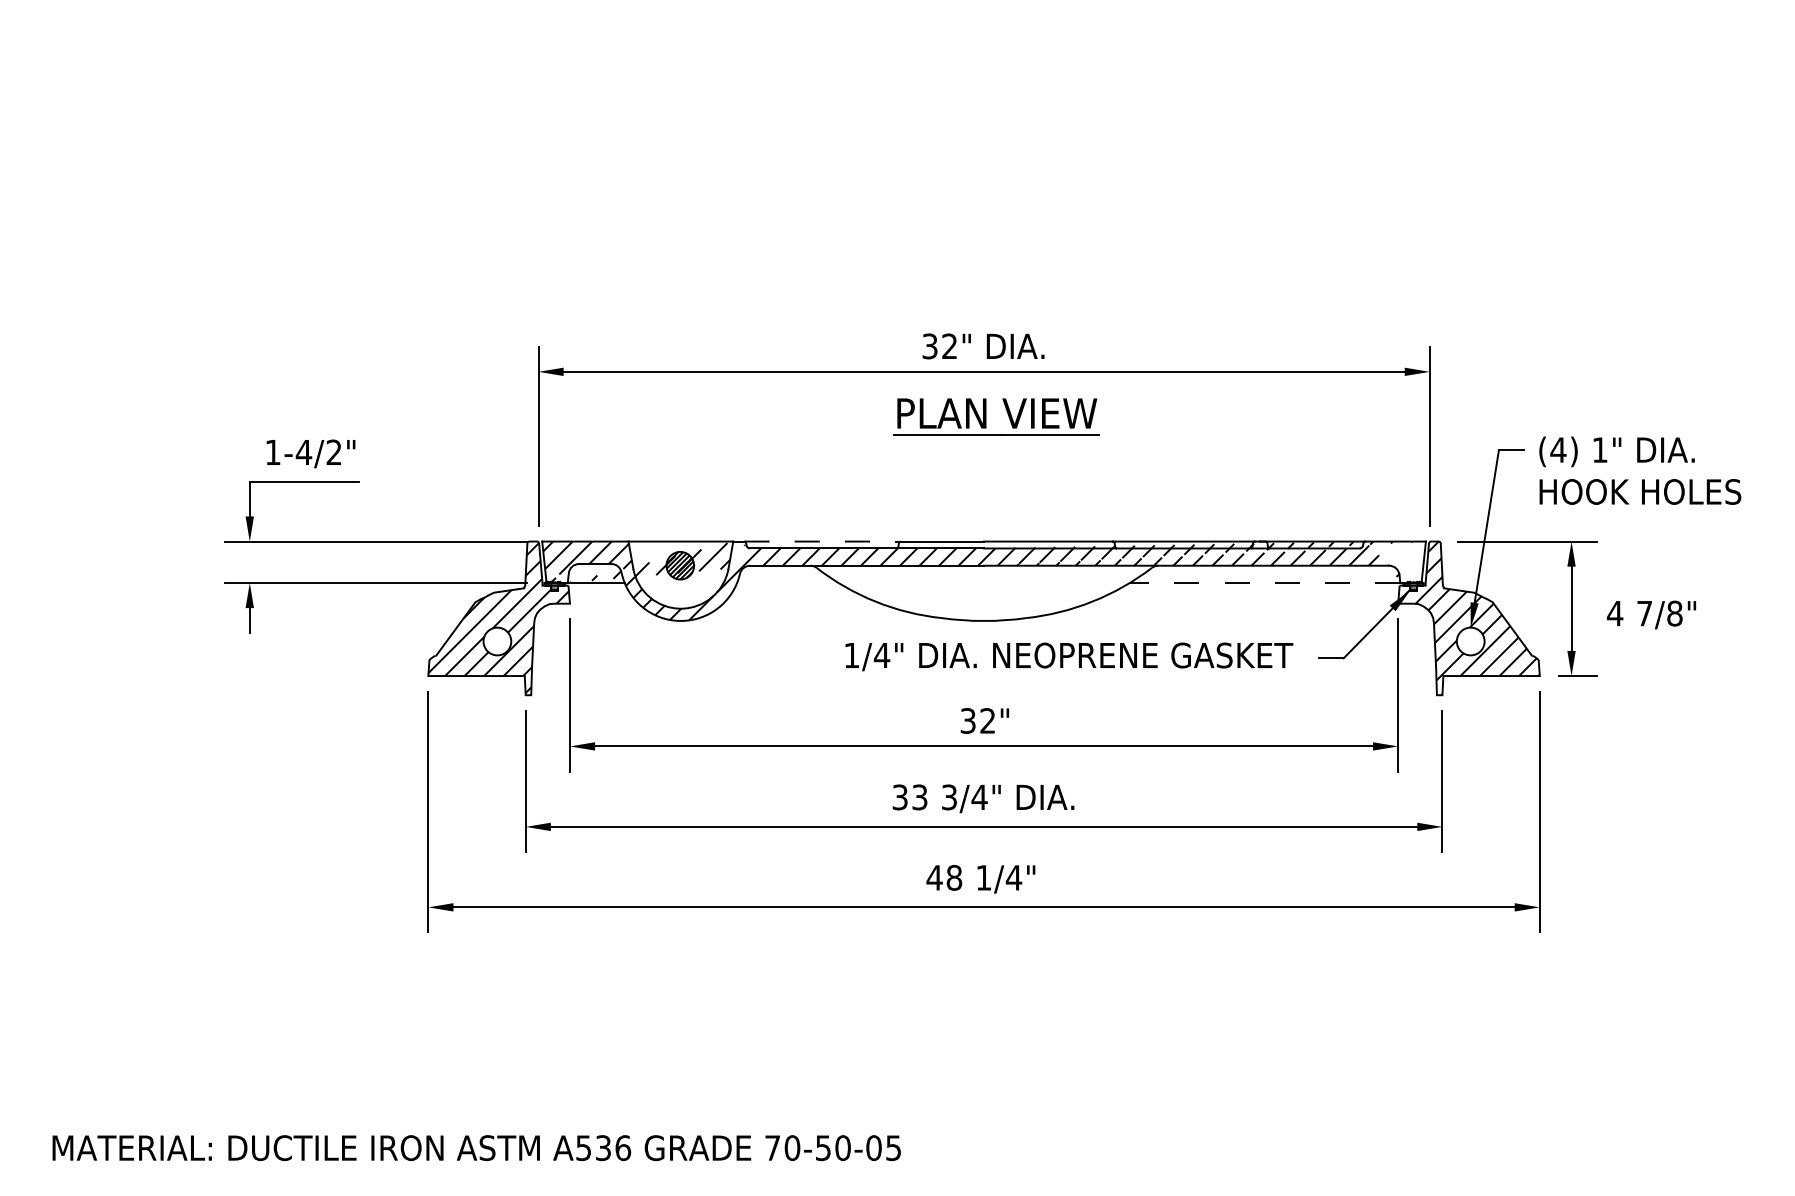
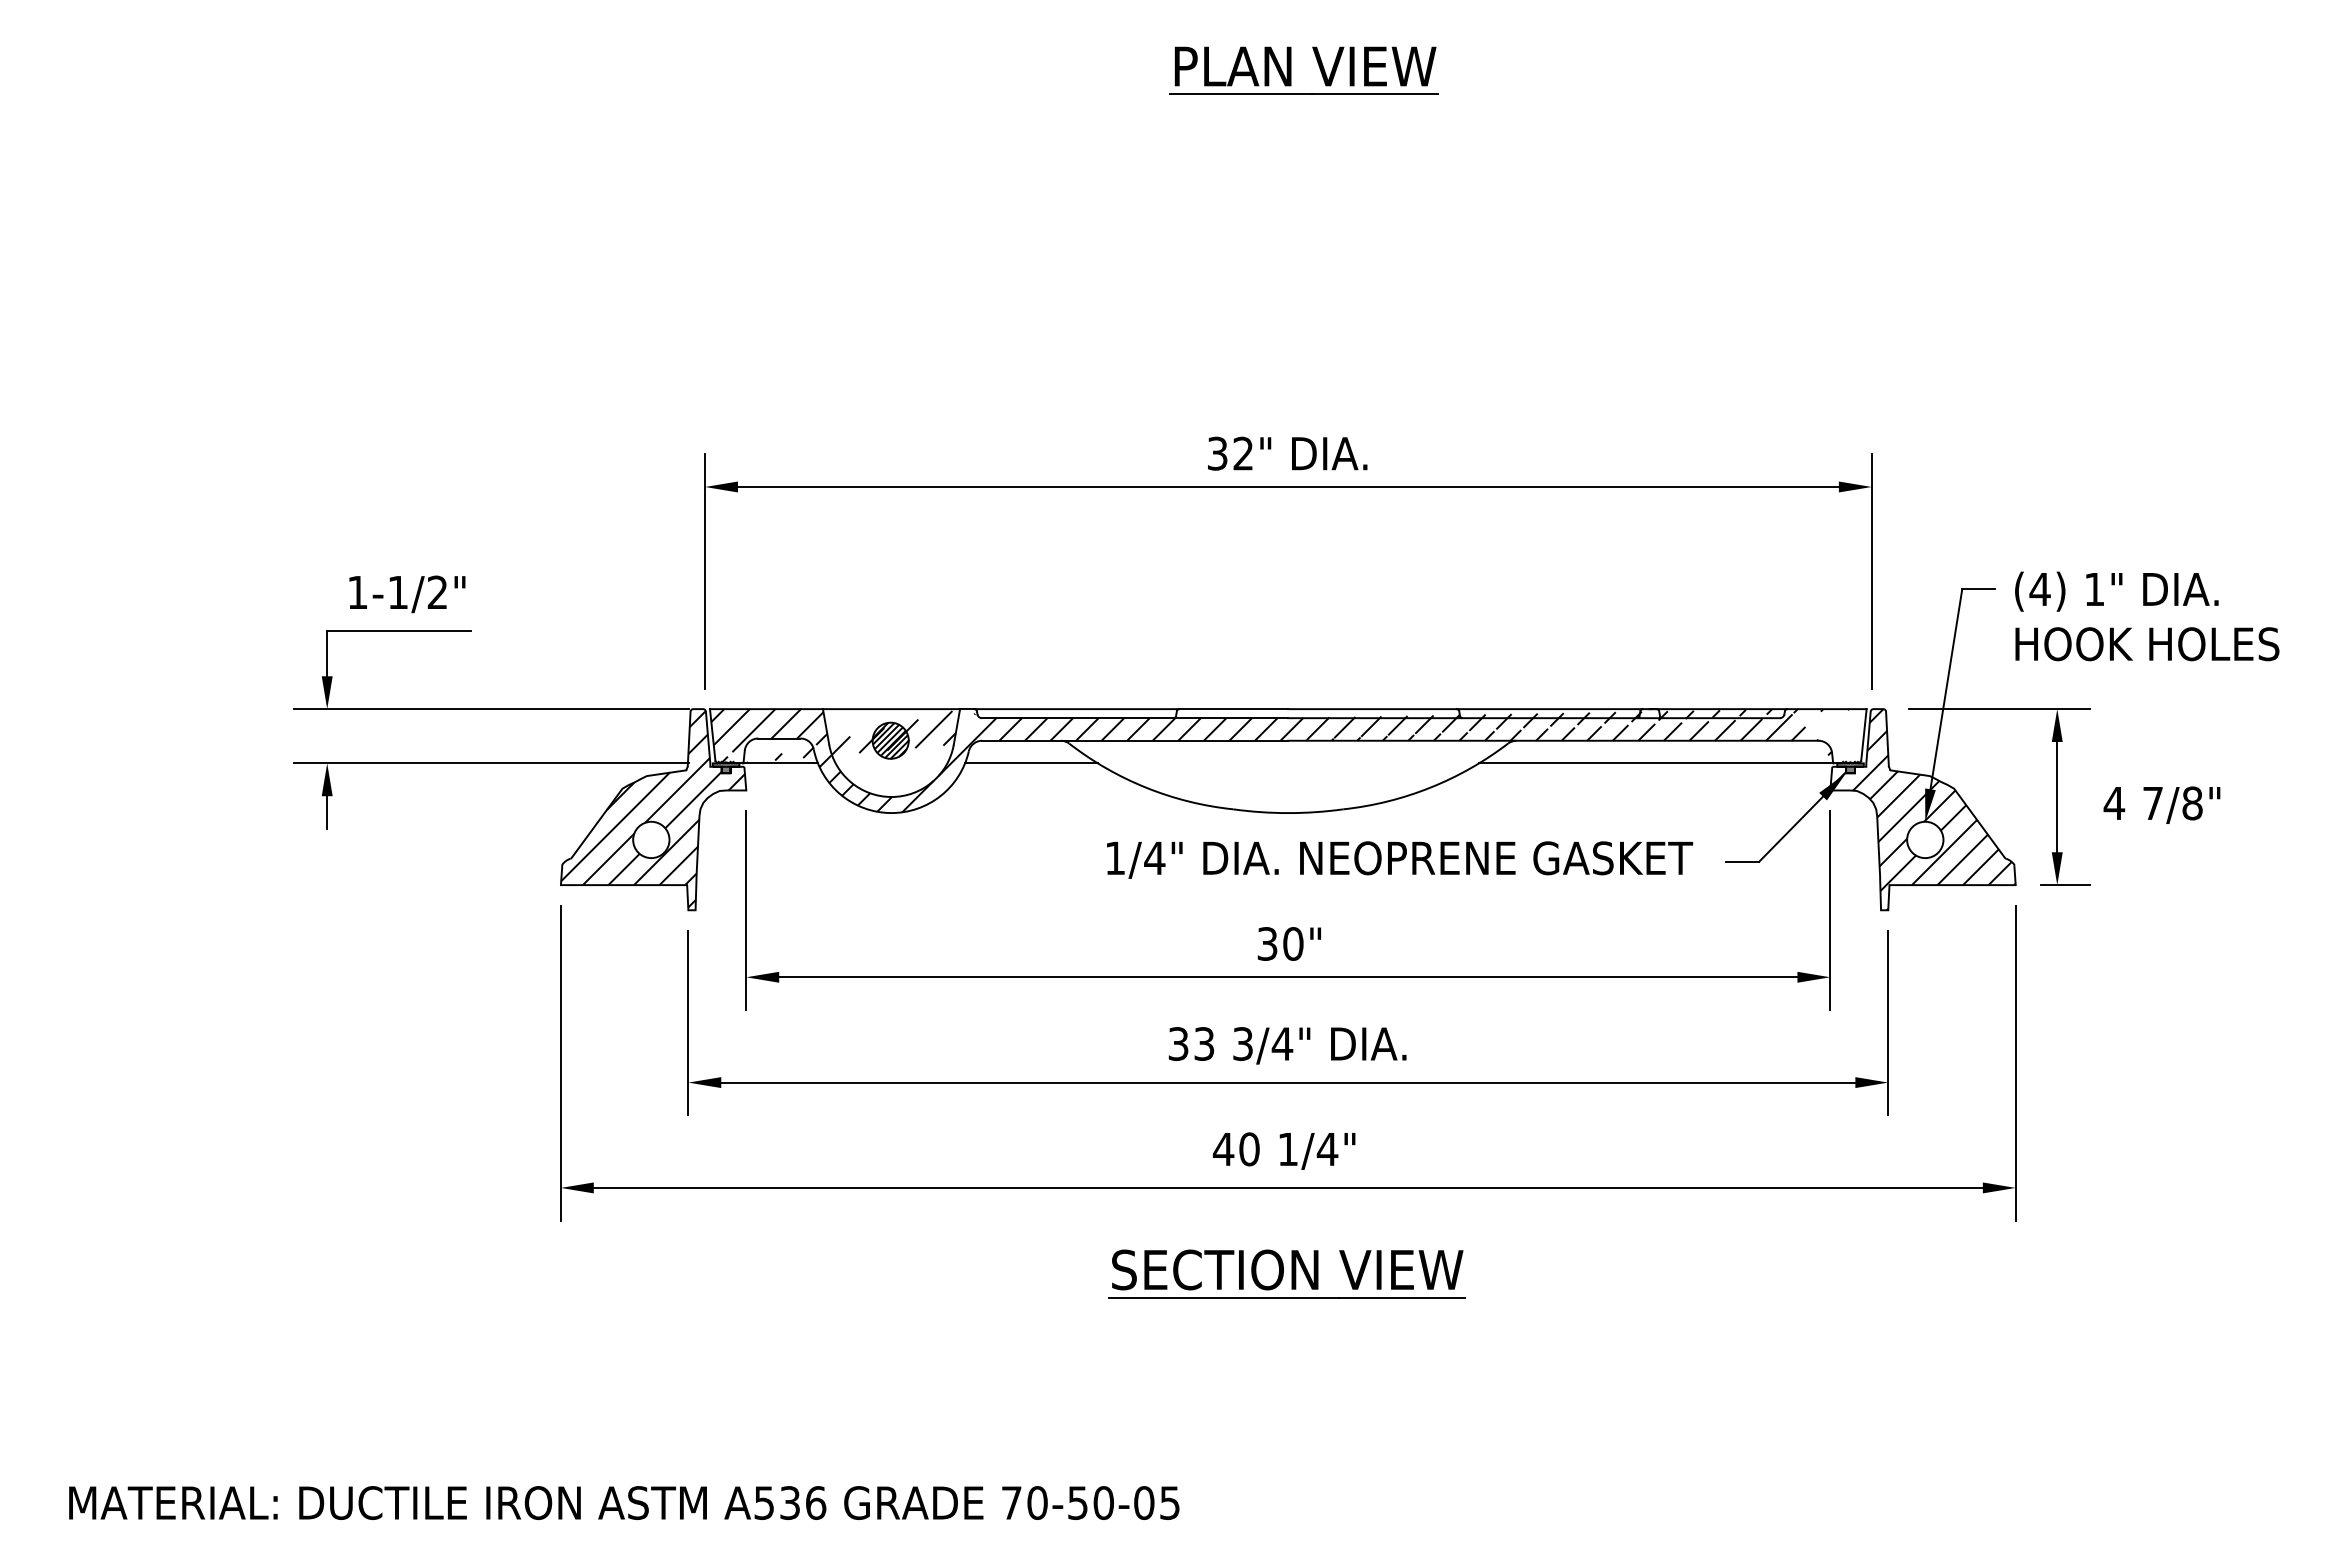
part: (986, 416) -> (1291, 70), moved
text: (303, 452) -> (397, 592), 1-4/2" -> 1-1/2"
line: (823, 541) -> (1077, 709), dashed -> solid
line: (787, 583) -> (1031, 763), added
line: (1265, 583) -> (1656, 763), dashed -> solid
text: (988, 720) -> (1293, 943), 32" -> 30"
text: (954, 878) -> (1249, 1149), 48 -> 40
part: (982, 972) -> (1286, 1273), added

